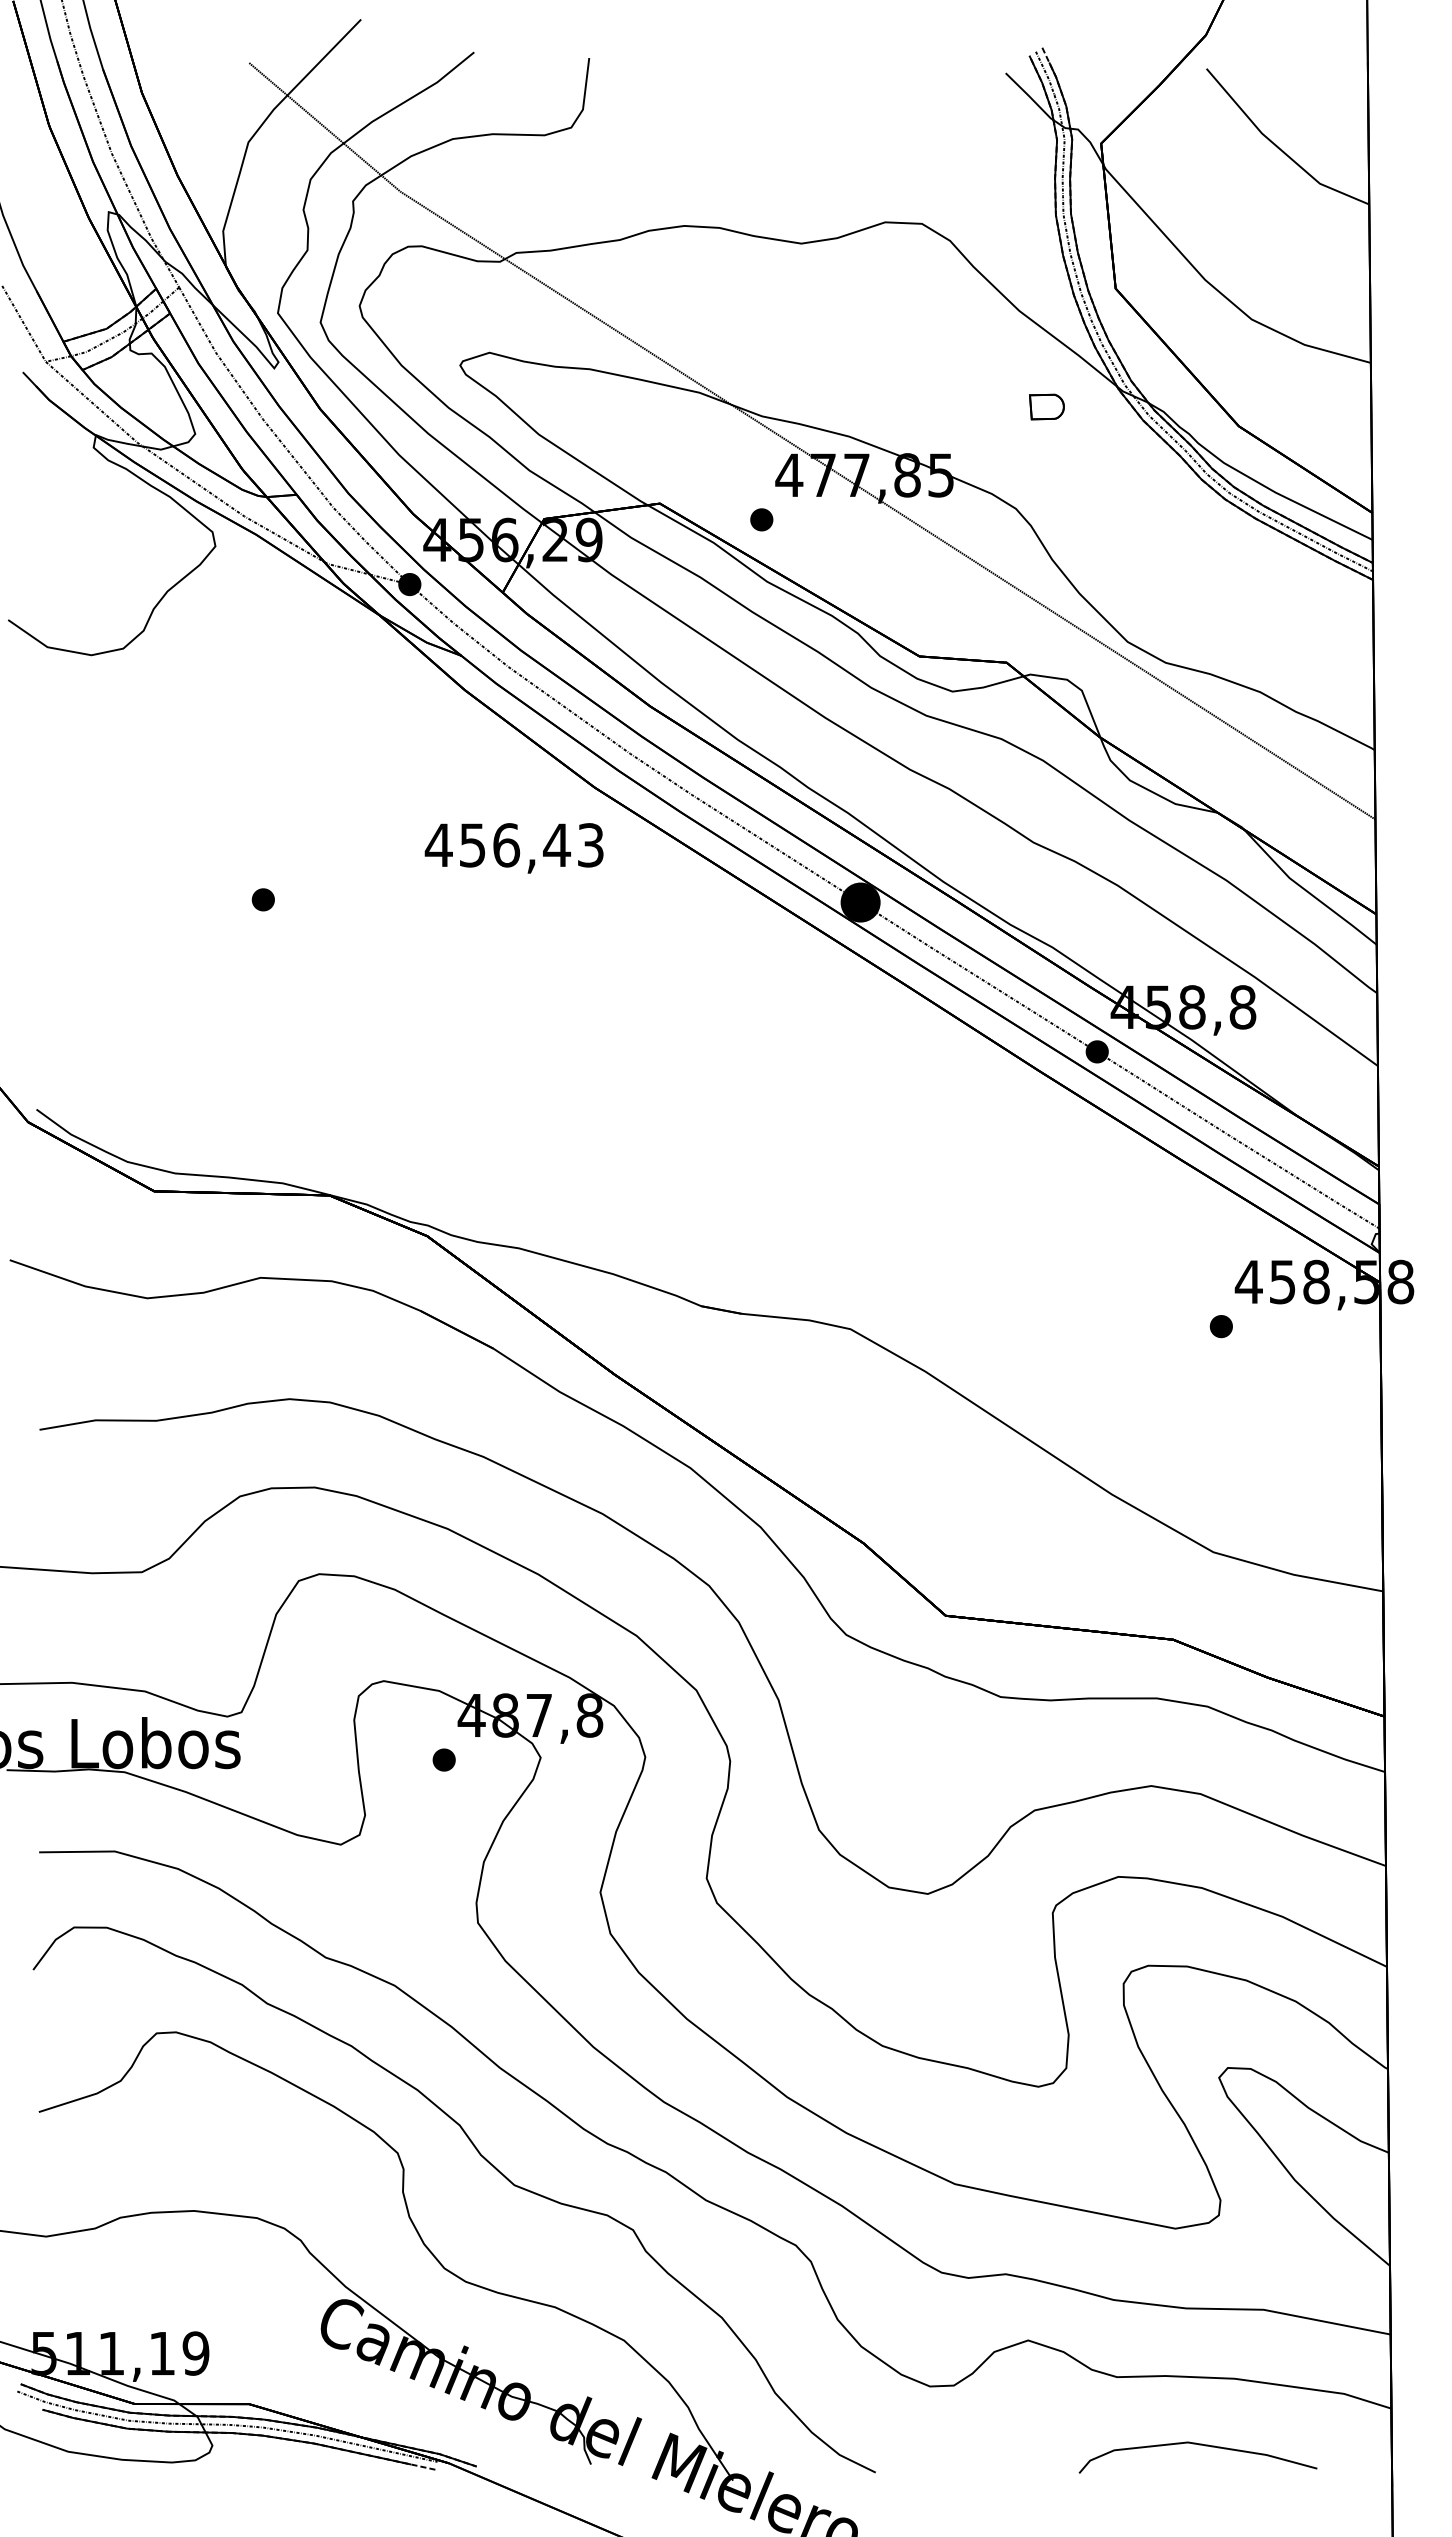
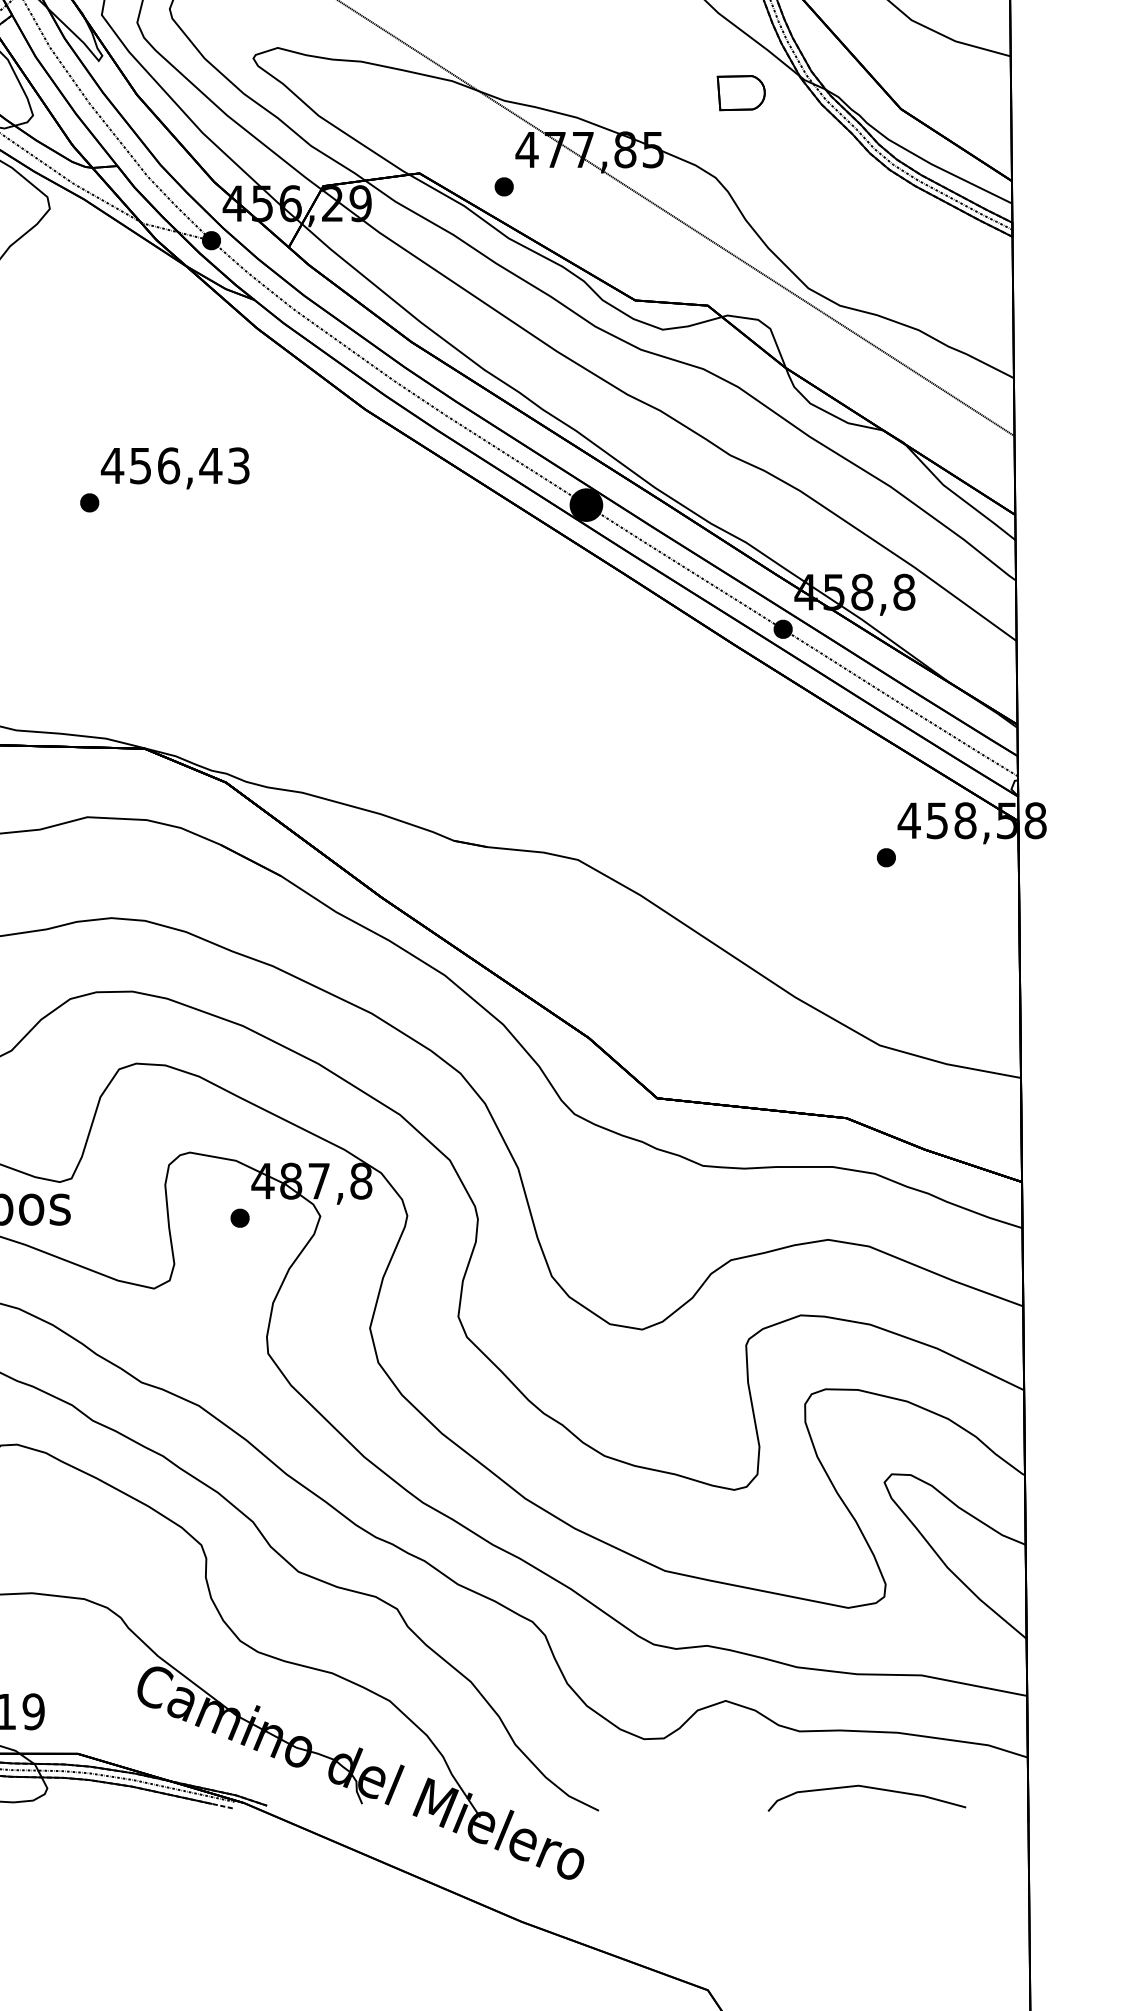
part: (1046, 406) -> (740, 92), size x1.67
text: (513, 848) -> (174, 468), moved

